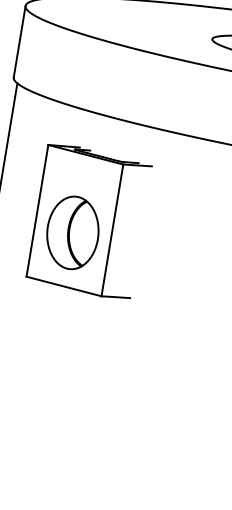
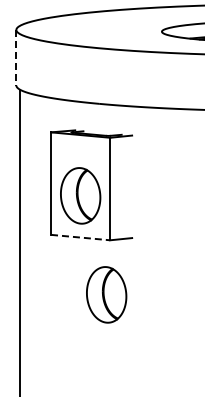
line: (19, 41) -> (16, 57), solid -> dashed
line: (63, 286) -> (80, 237), solid -> dashed
part: (85, 365) -> (106, 294), added

